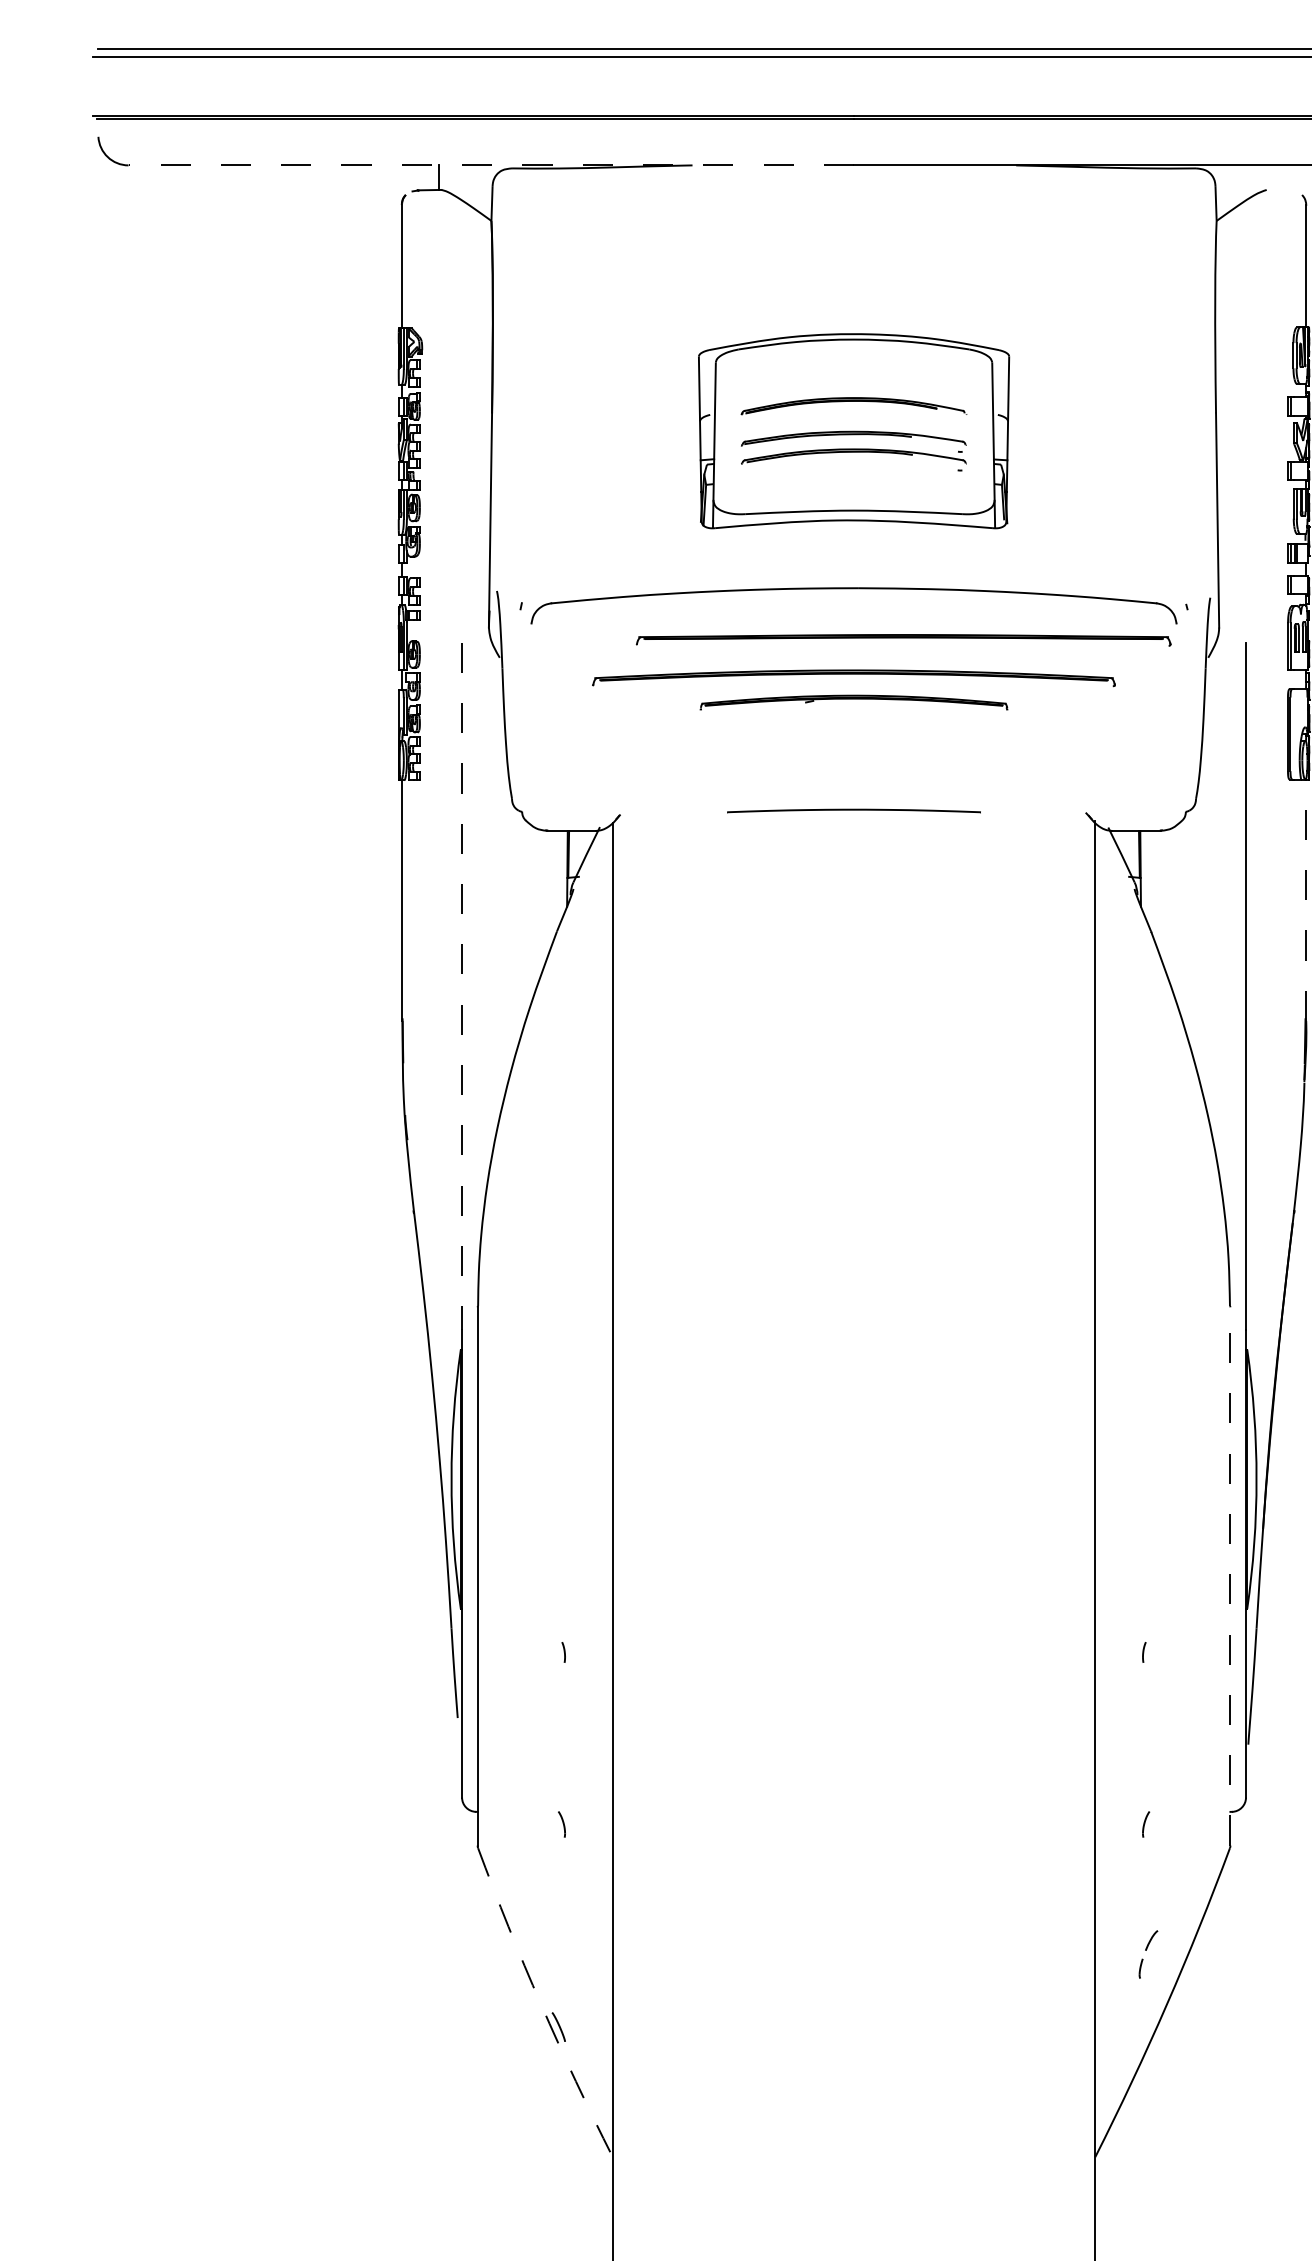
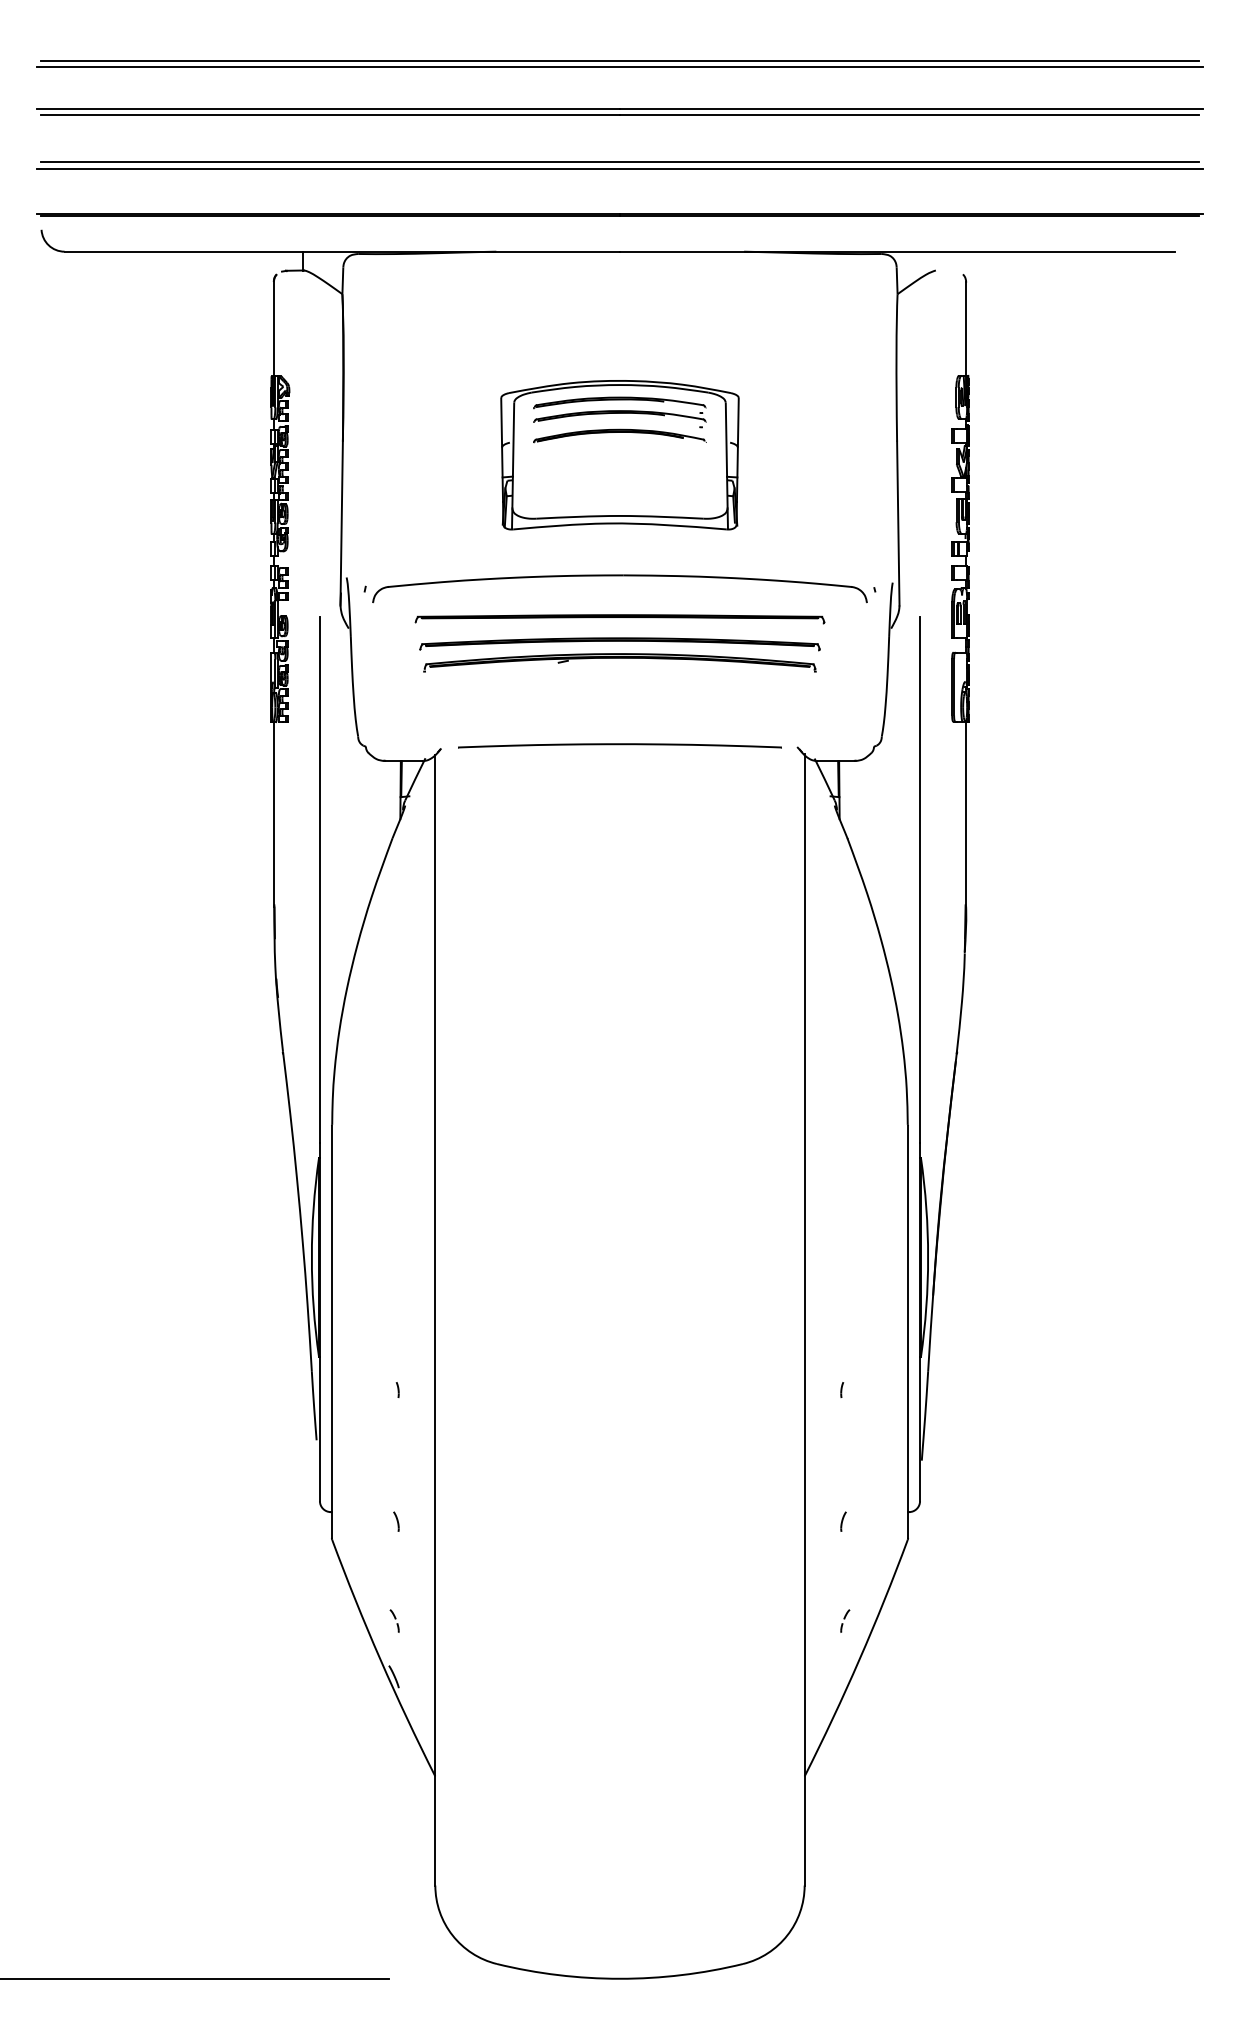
line: (491, 165) -> (342, 251), dashed -> solid
part: (853, 451) -> (619, 412), moved
part: (903, 640) -> (619, 619), moved
part: (853, 702) -> (619, 662), size x1.67
part: (853, 810) -> (619, 745), size x1.67
line: (1306, 899) -> (966, 813), dashed -> solid
line: (461, 986) -> (319, 880), dashed -> solid
line: (1230, 1575) -> (908, 1331), dashed -> solid
part: (559, 1953) -> (394, 1620), added
part: (1148, 1953) -> (845, 1620), size x0.62
arc: (541, 2004) -> (380, 1659), dashed -> solid

